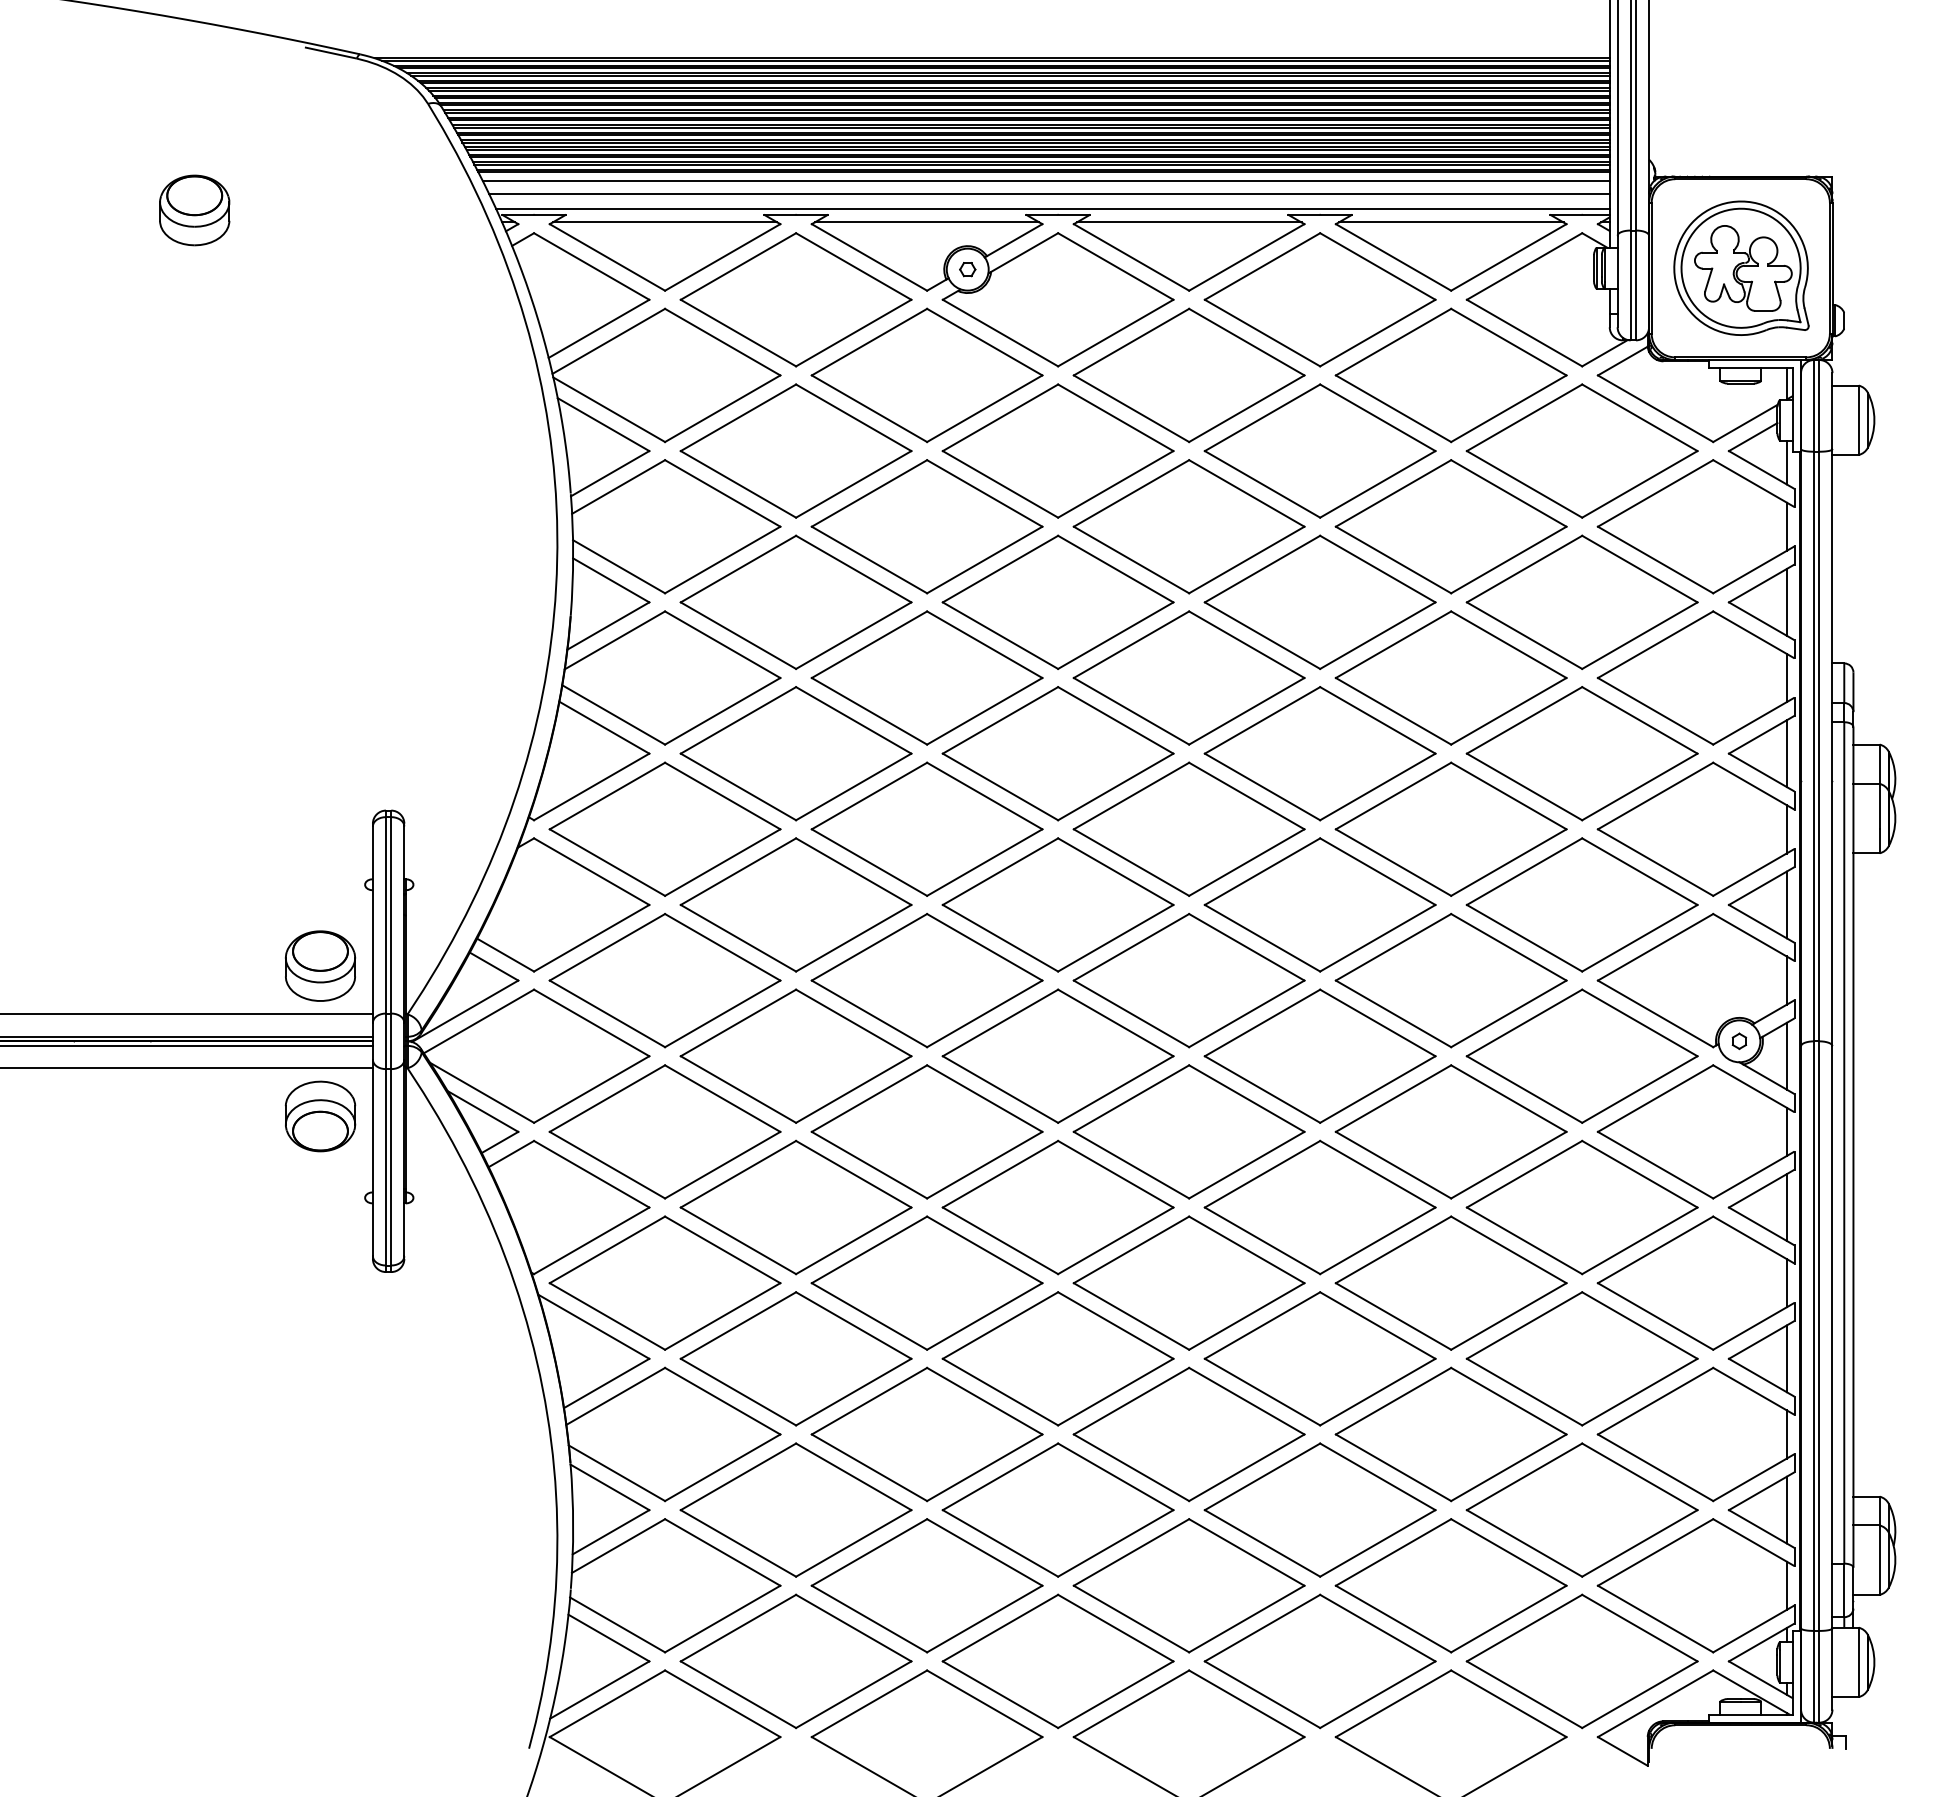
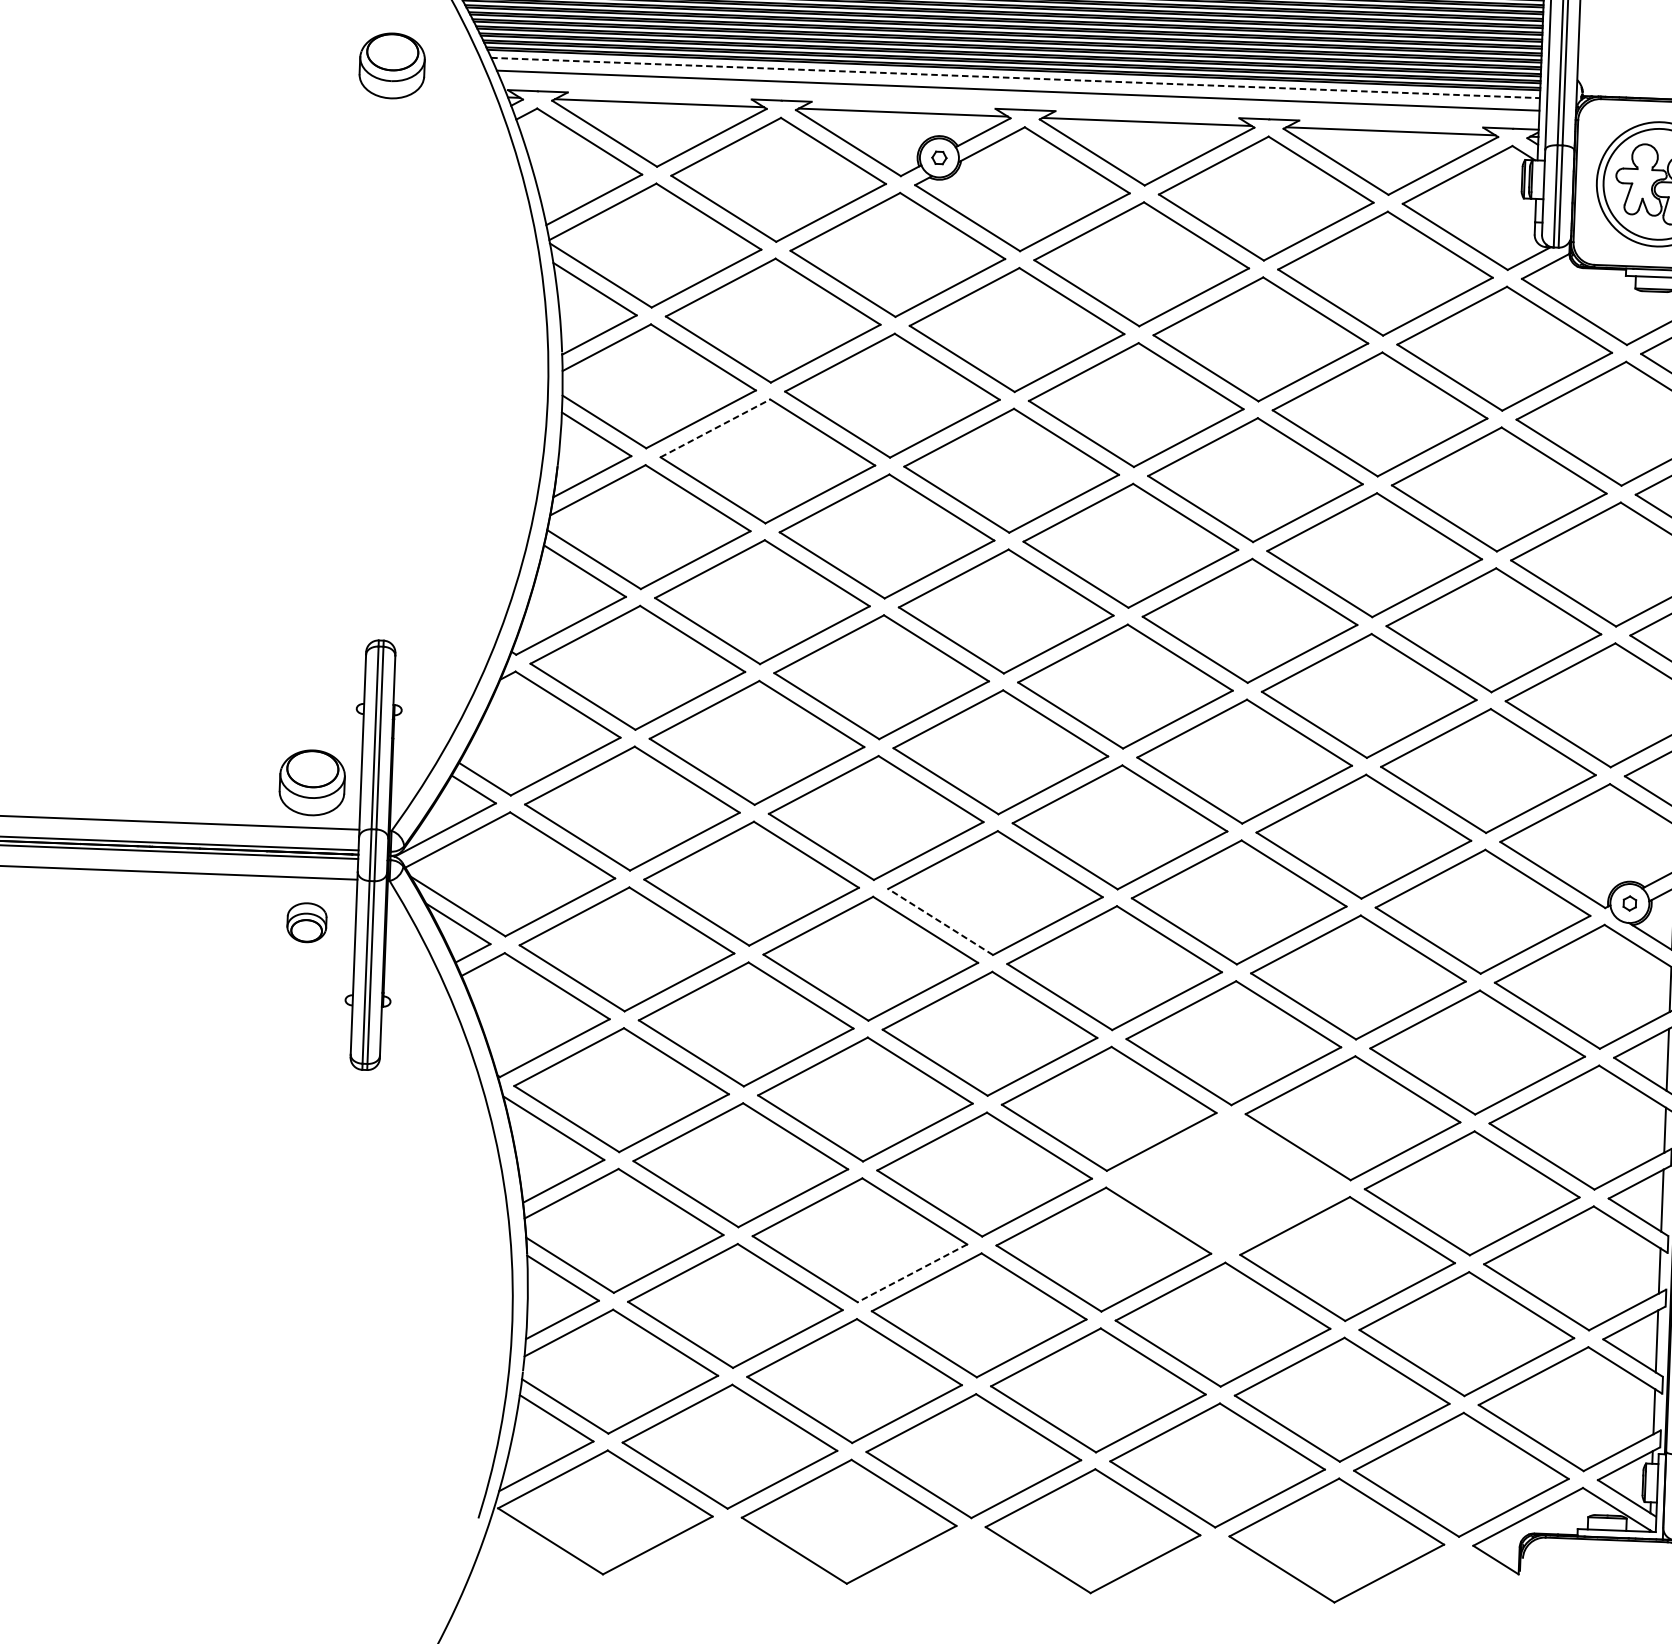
line: (1046, 180) -> (1015, 77), solid -> dashed
line: (1052, 209) -> (1020, 105), removed
part: (194, 210) -> (392, 65), moved
line: (738, 569) -> (715, 428), solid -> dashed
line: (1000, 1089) -> (940, 921), solid -> dashed
part: (320, 1116) -> (306, 922), size x0.6
part: (1319, 1358) -> (1227, 1183), removed
line: (984, 1467) -> (912, 1273), solid -> dashed

